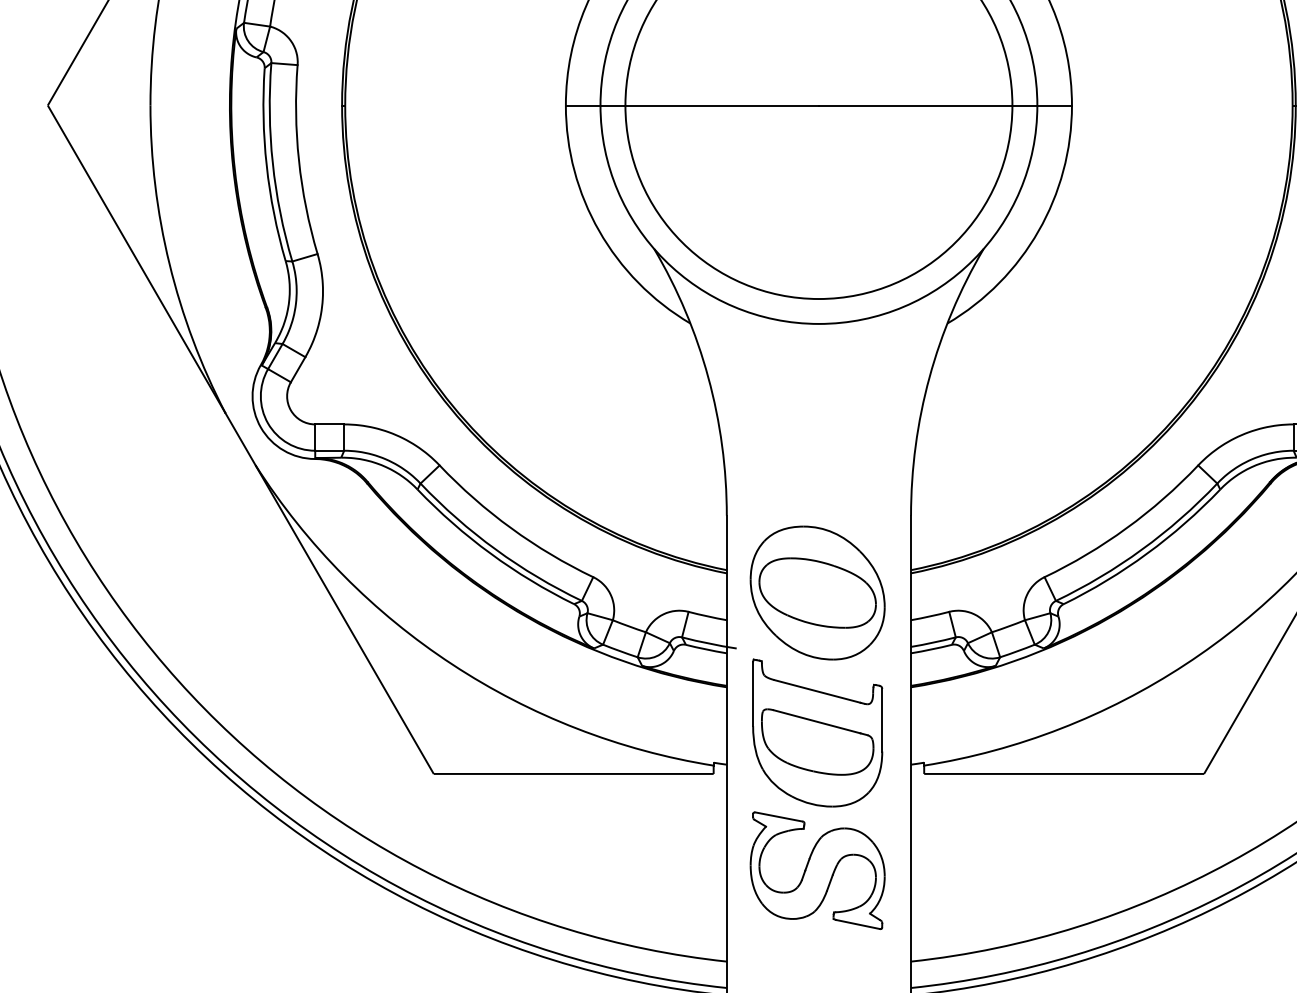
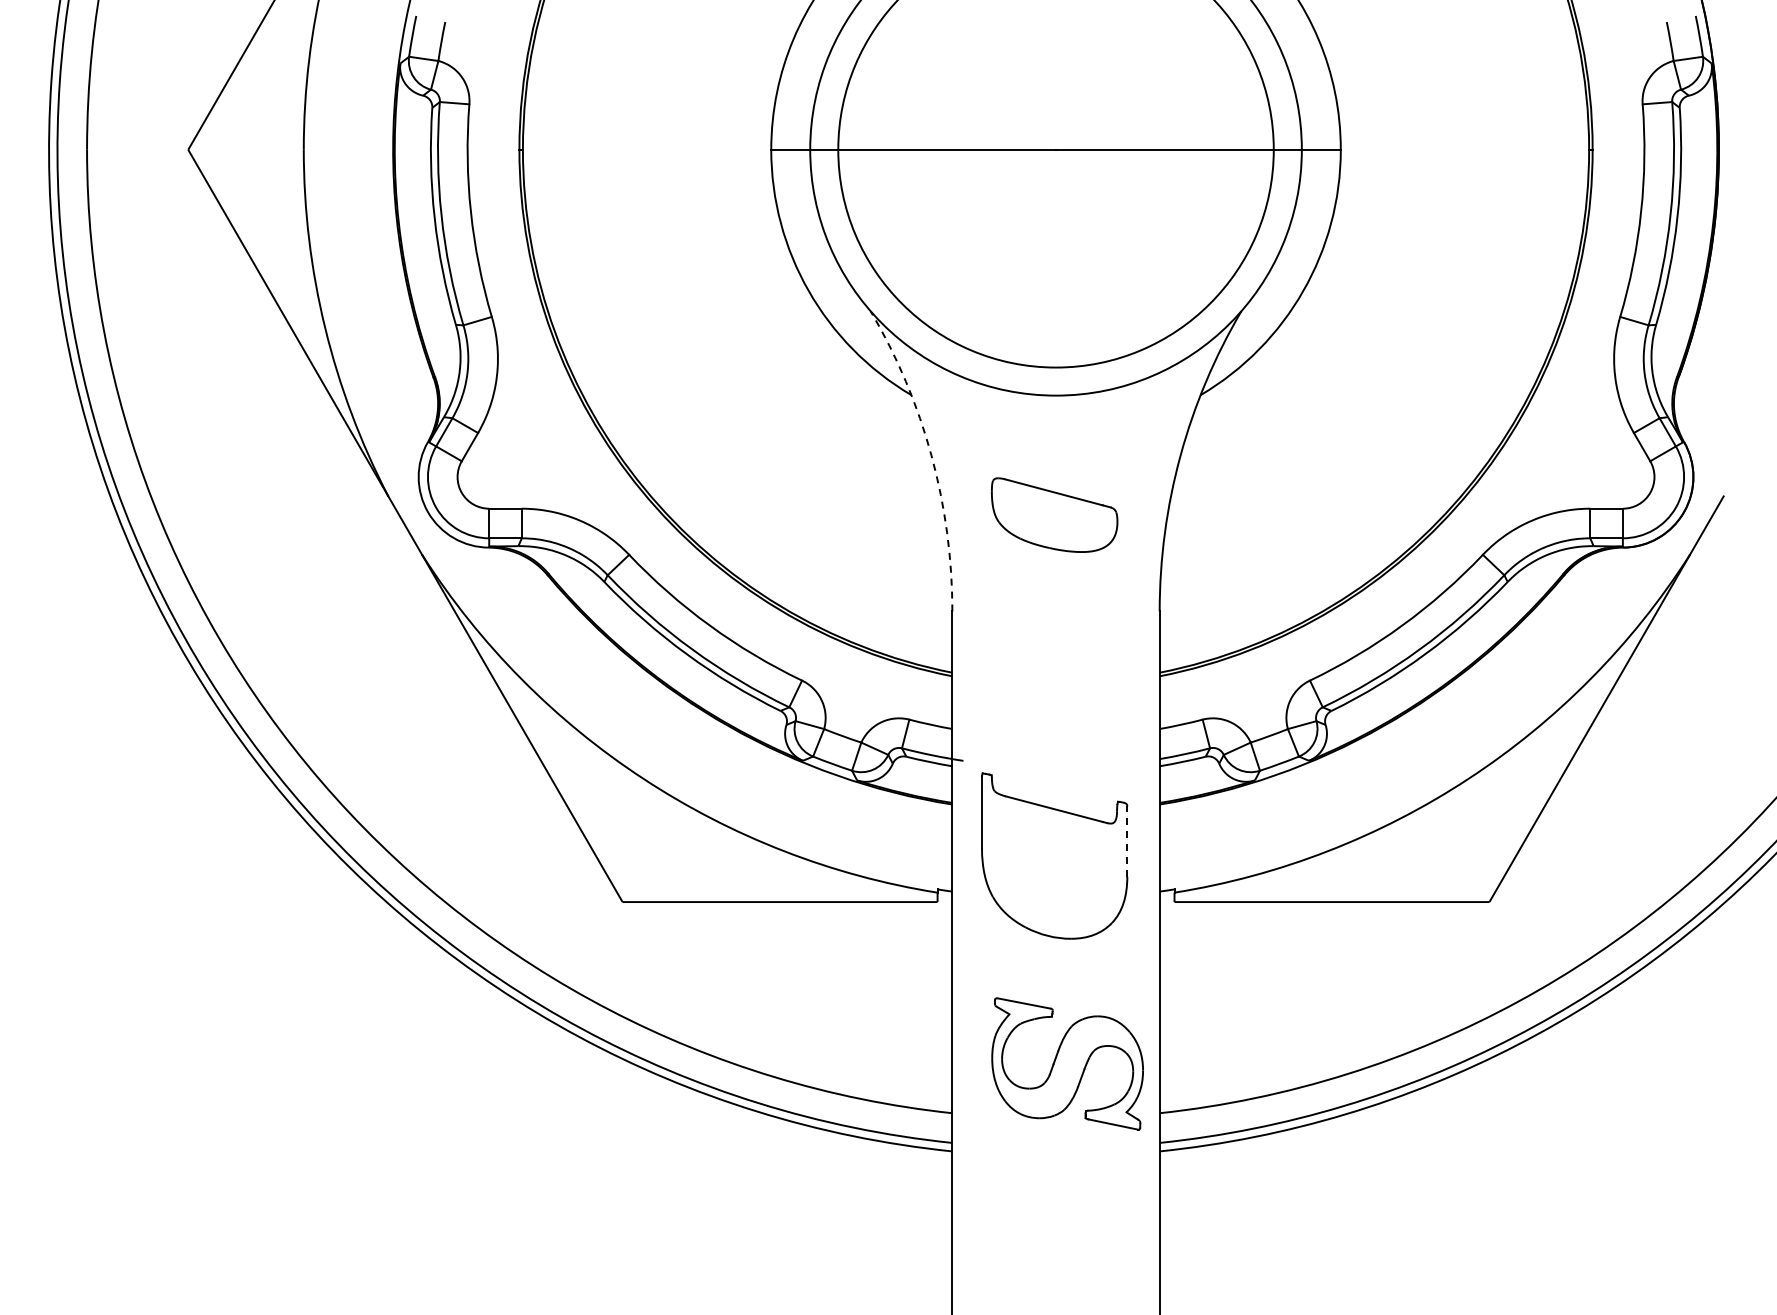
arc: (708, 377) -> (931, 455), solid -> dashed
part: (817, 593) -> (1054, 698), removed
line: (882, 720) -> (1127, 841), solid -> dashed
part: (817, 741) -> (1054, 514), moved
part: (817, 870) -> (1067, 1063), moved

